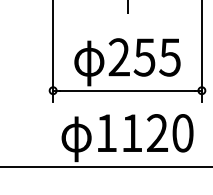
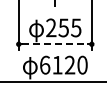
line: (127, 91) -> (55, 44), solid -> dashed
text: (107, 131) -> (45, 64), 1120 -> 6120

